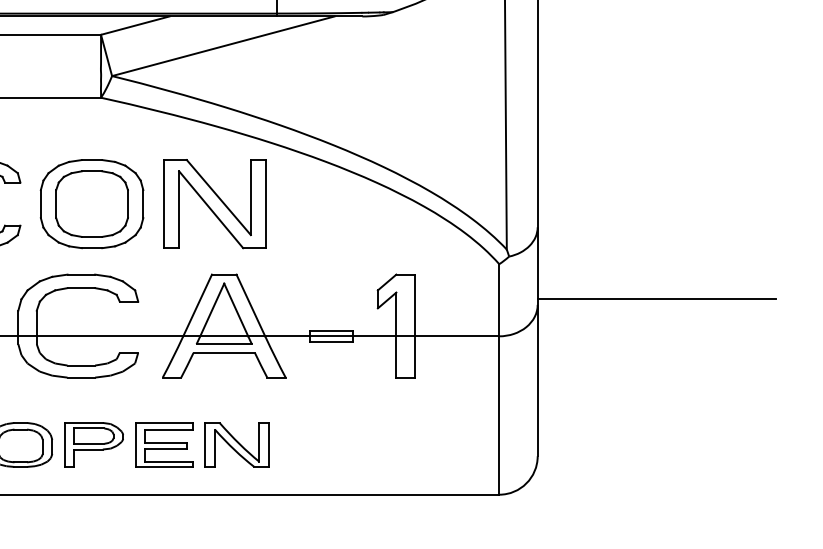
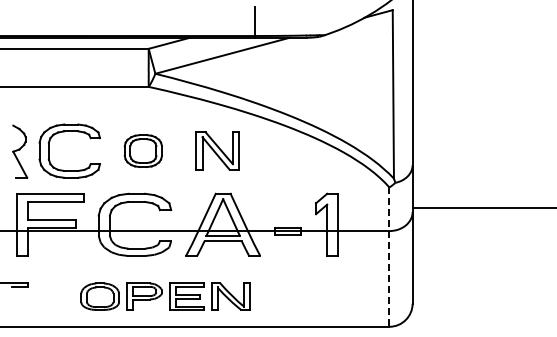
part: (92, 203) -> (143, 150), size x0.6
part: (214, 203) -> (217, 150), size x0.7
line: (499, 380) -> (389, 257), solid -> dashed

